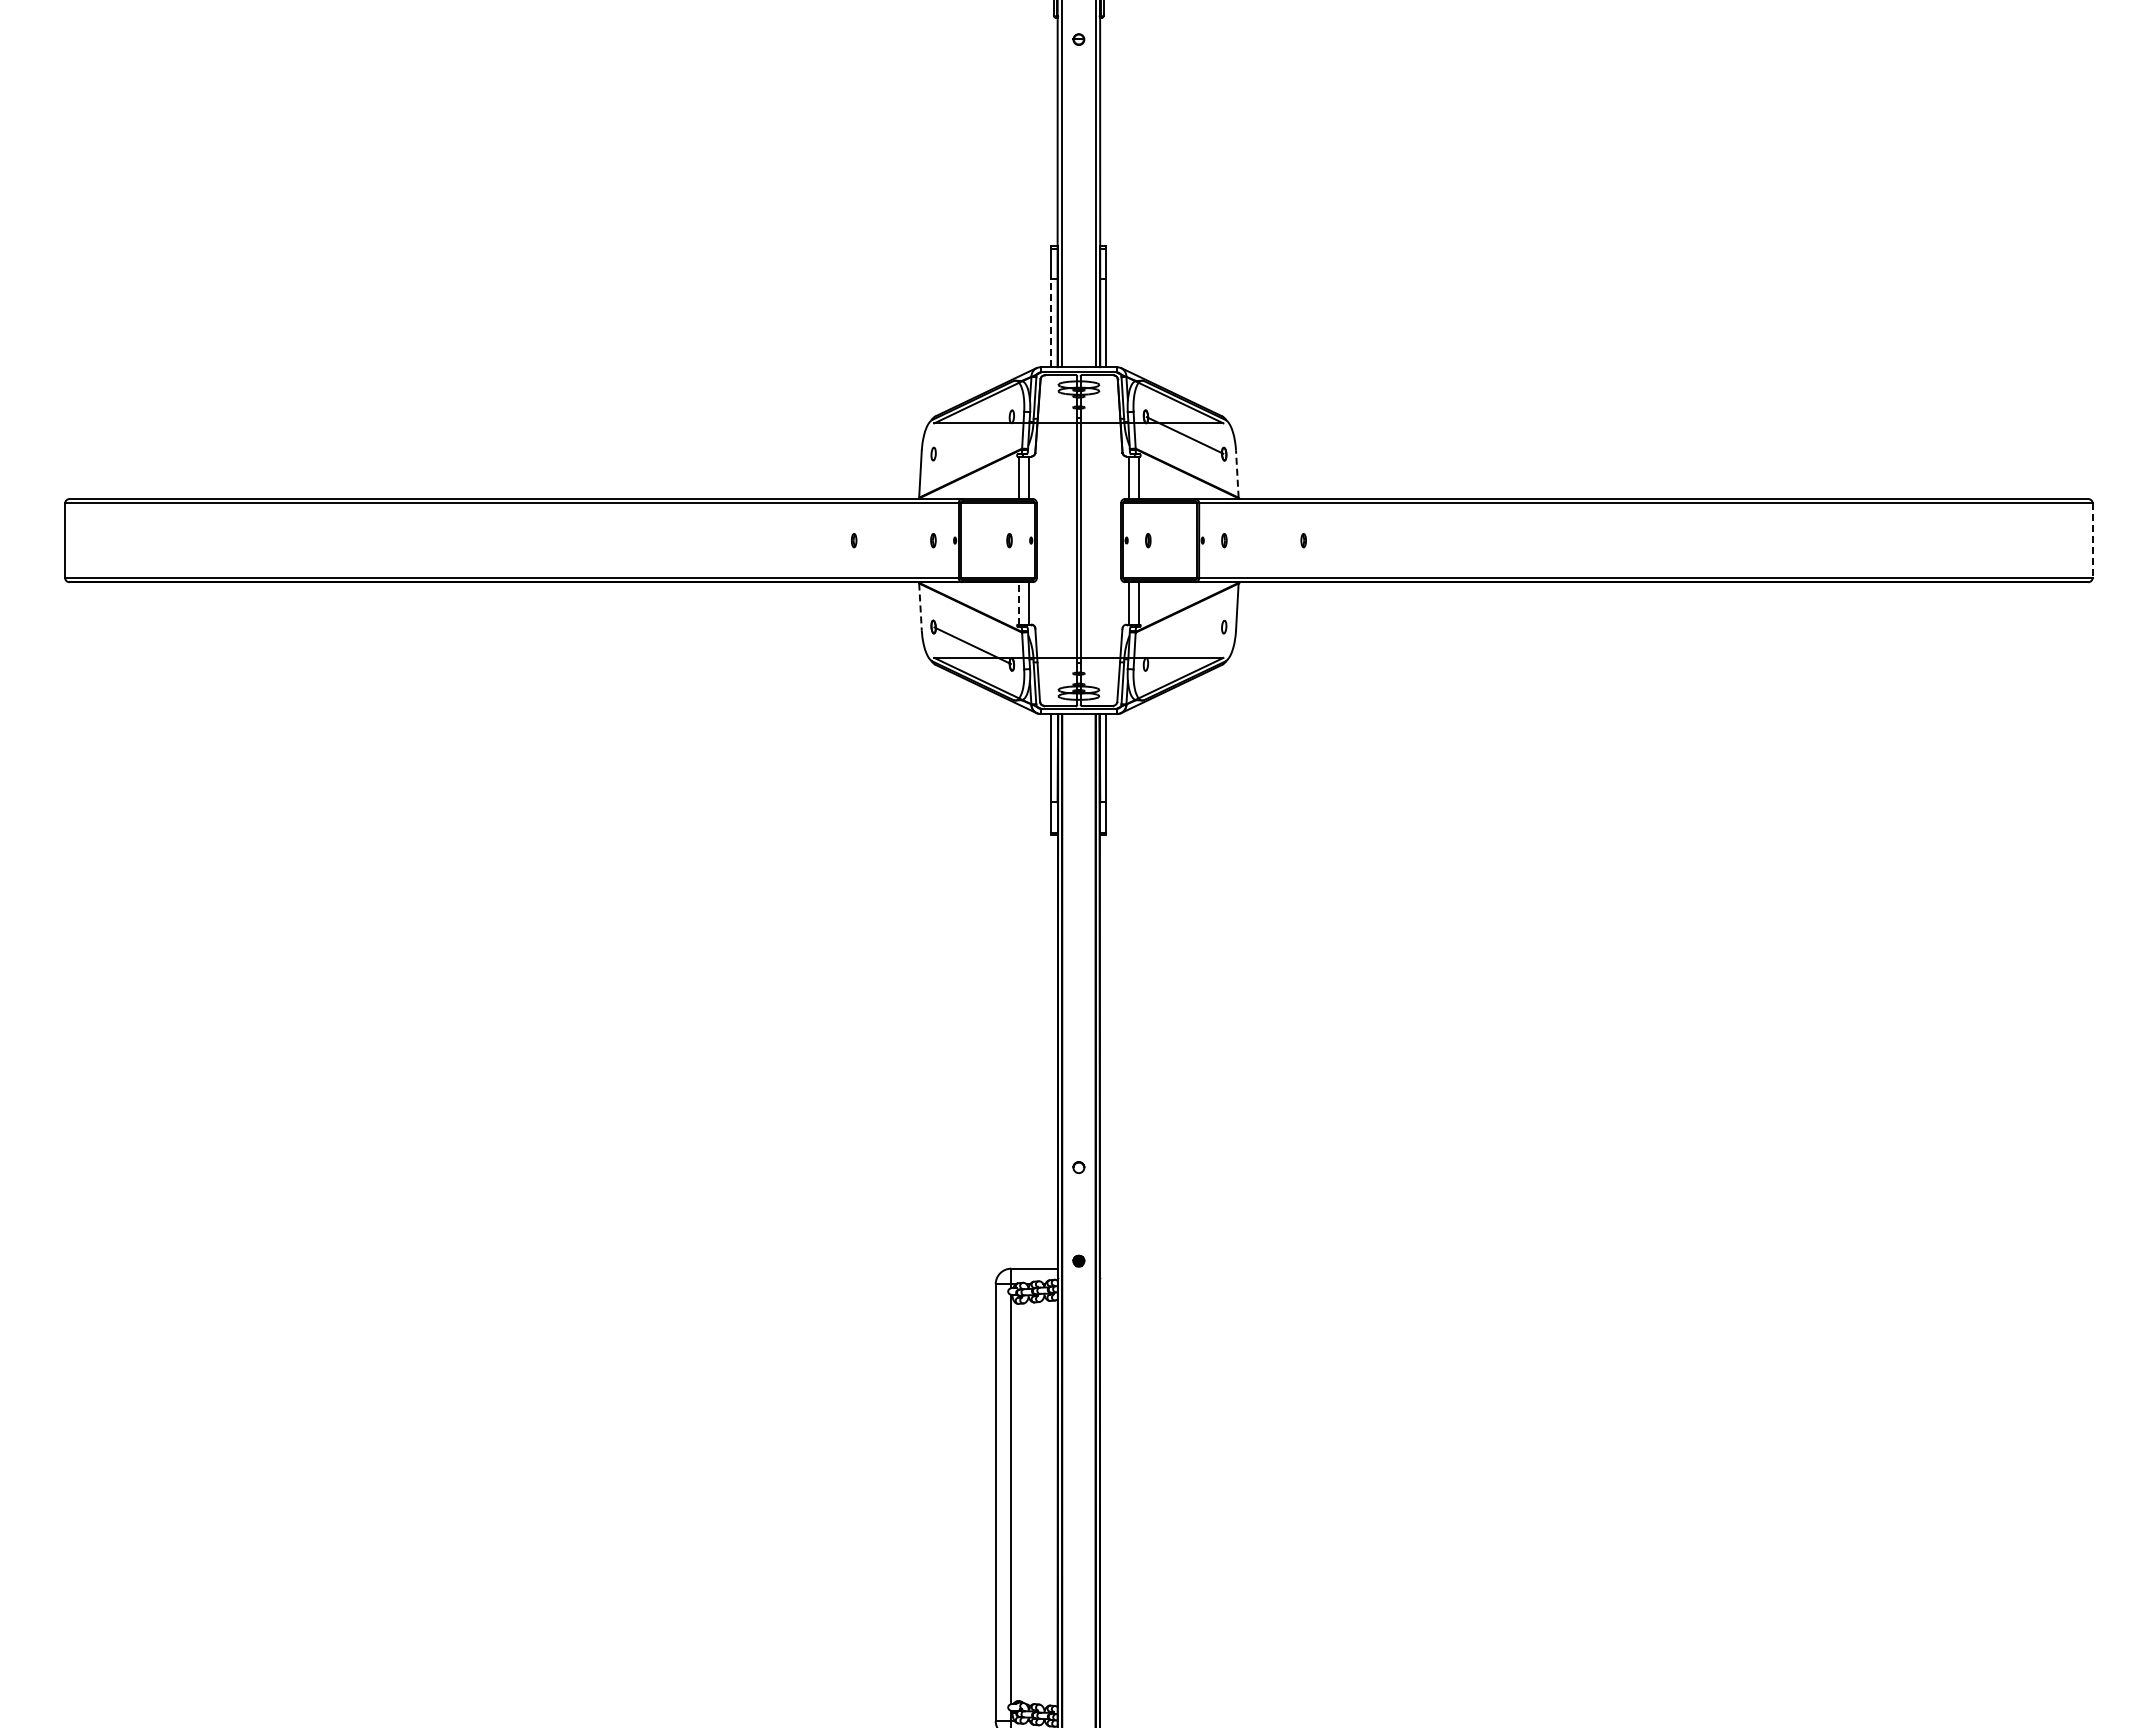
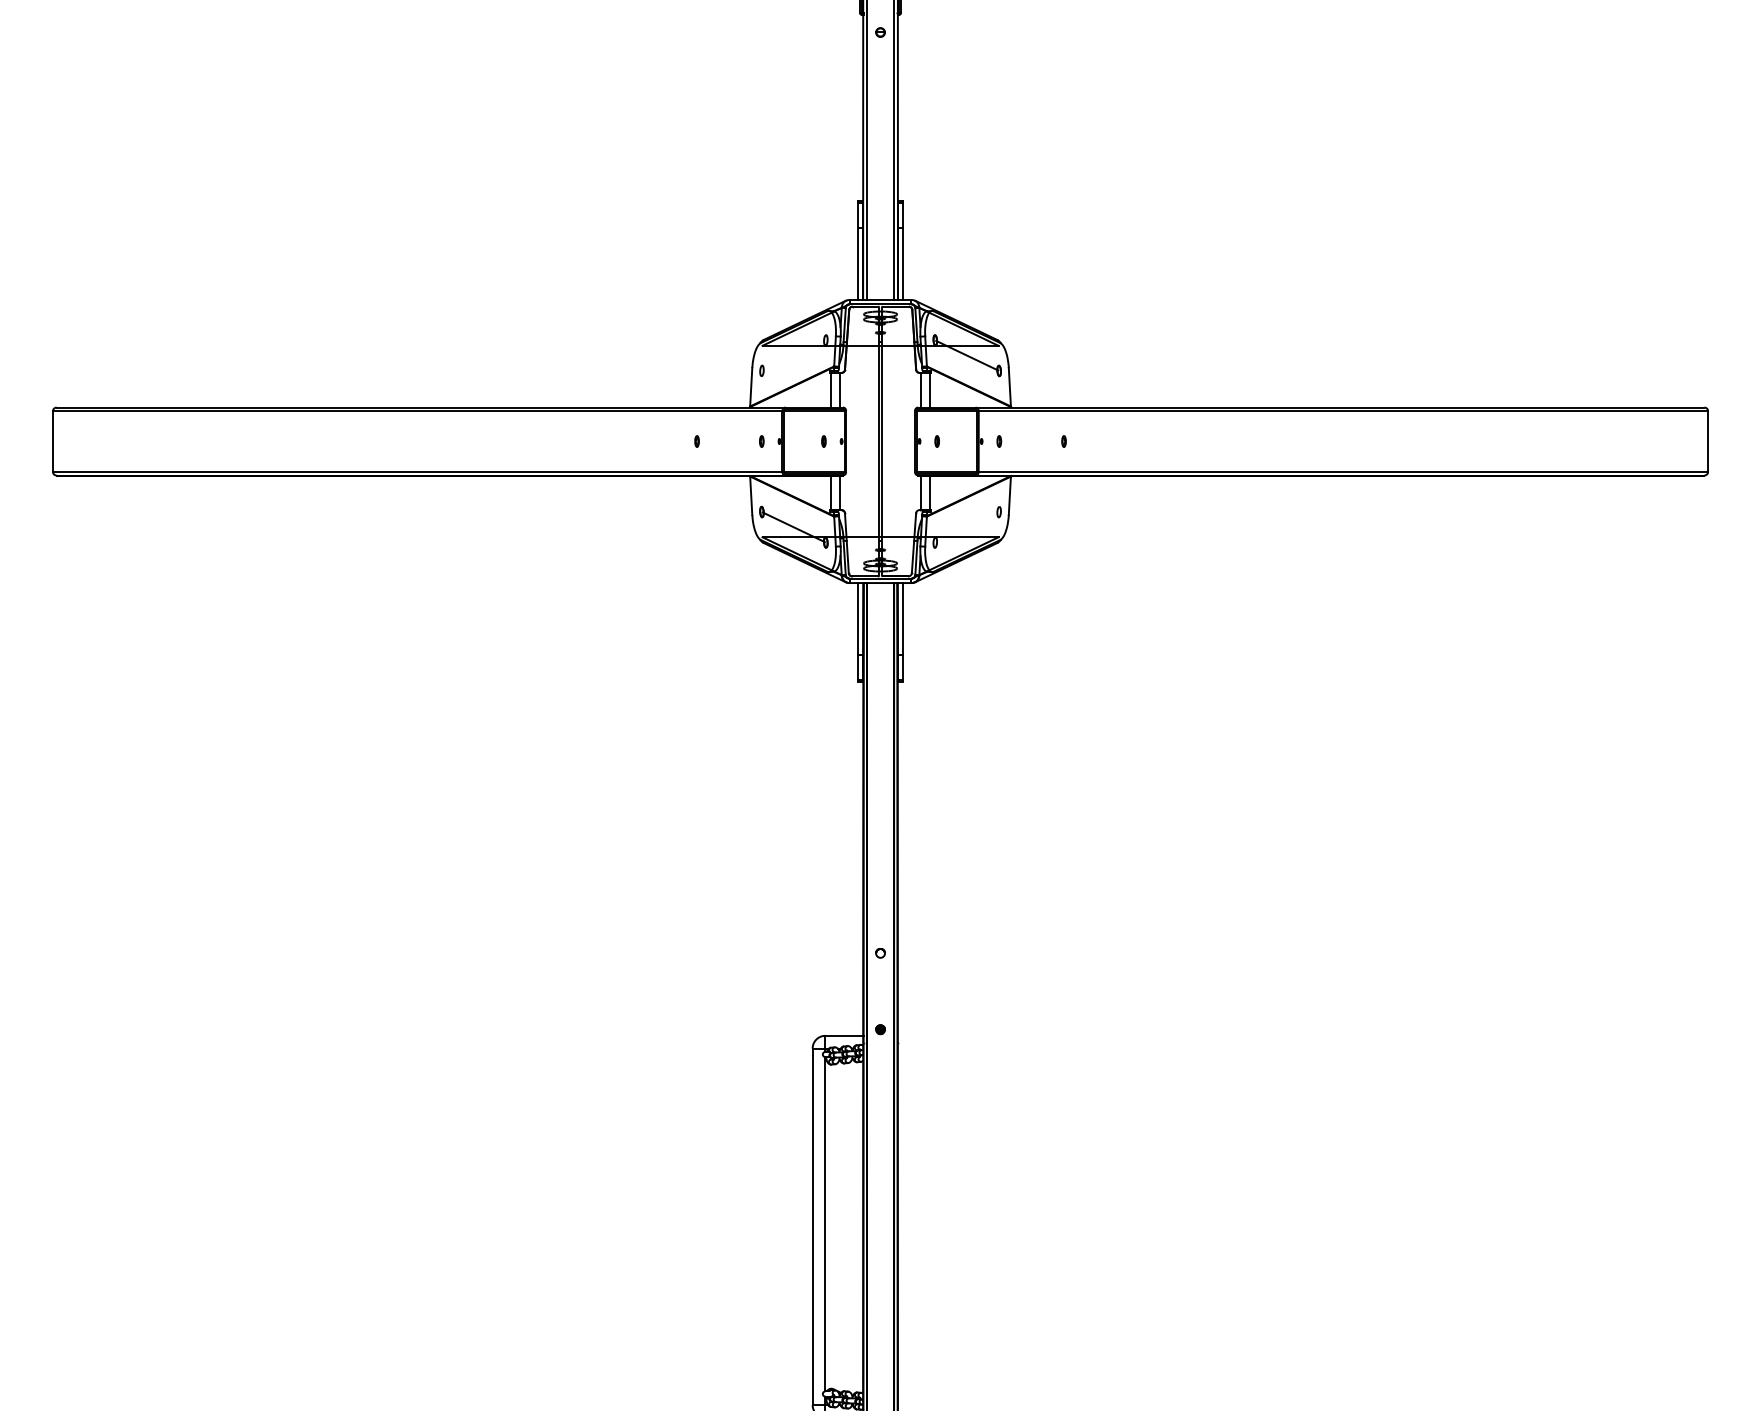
line: (1051, 322) -> (858, 263), dashed -> solid
line: (1237, 474) -> (1010, 387), dashed -> solid
line: (2092, 541) -> (1707, 442), dashed -> solid
line: (1018, 602) -> (831, 492), dashed -> solid
line: (920, 607) -> (751, 496), dashed -> solid

